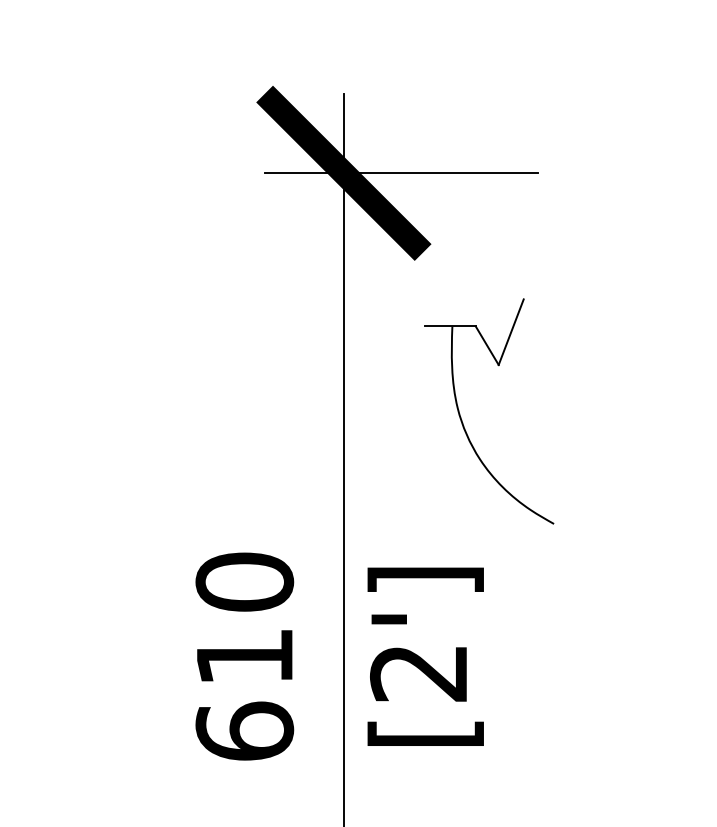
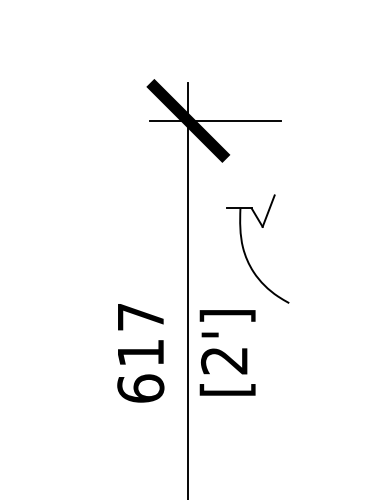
part: (465, 422) -> (246, 254), moved
text: (244, 580) -> (140, 316), 610 -> 617

